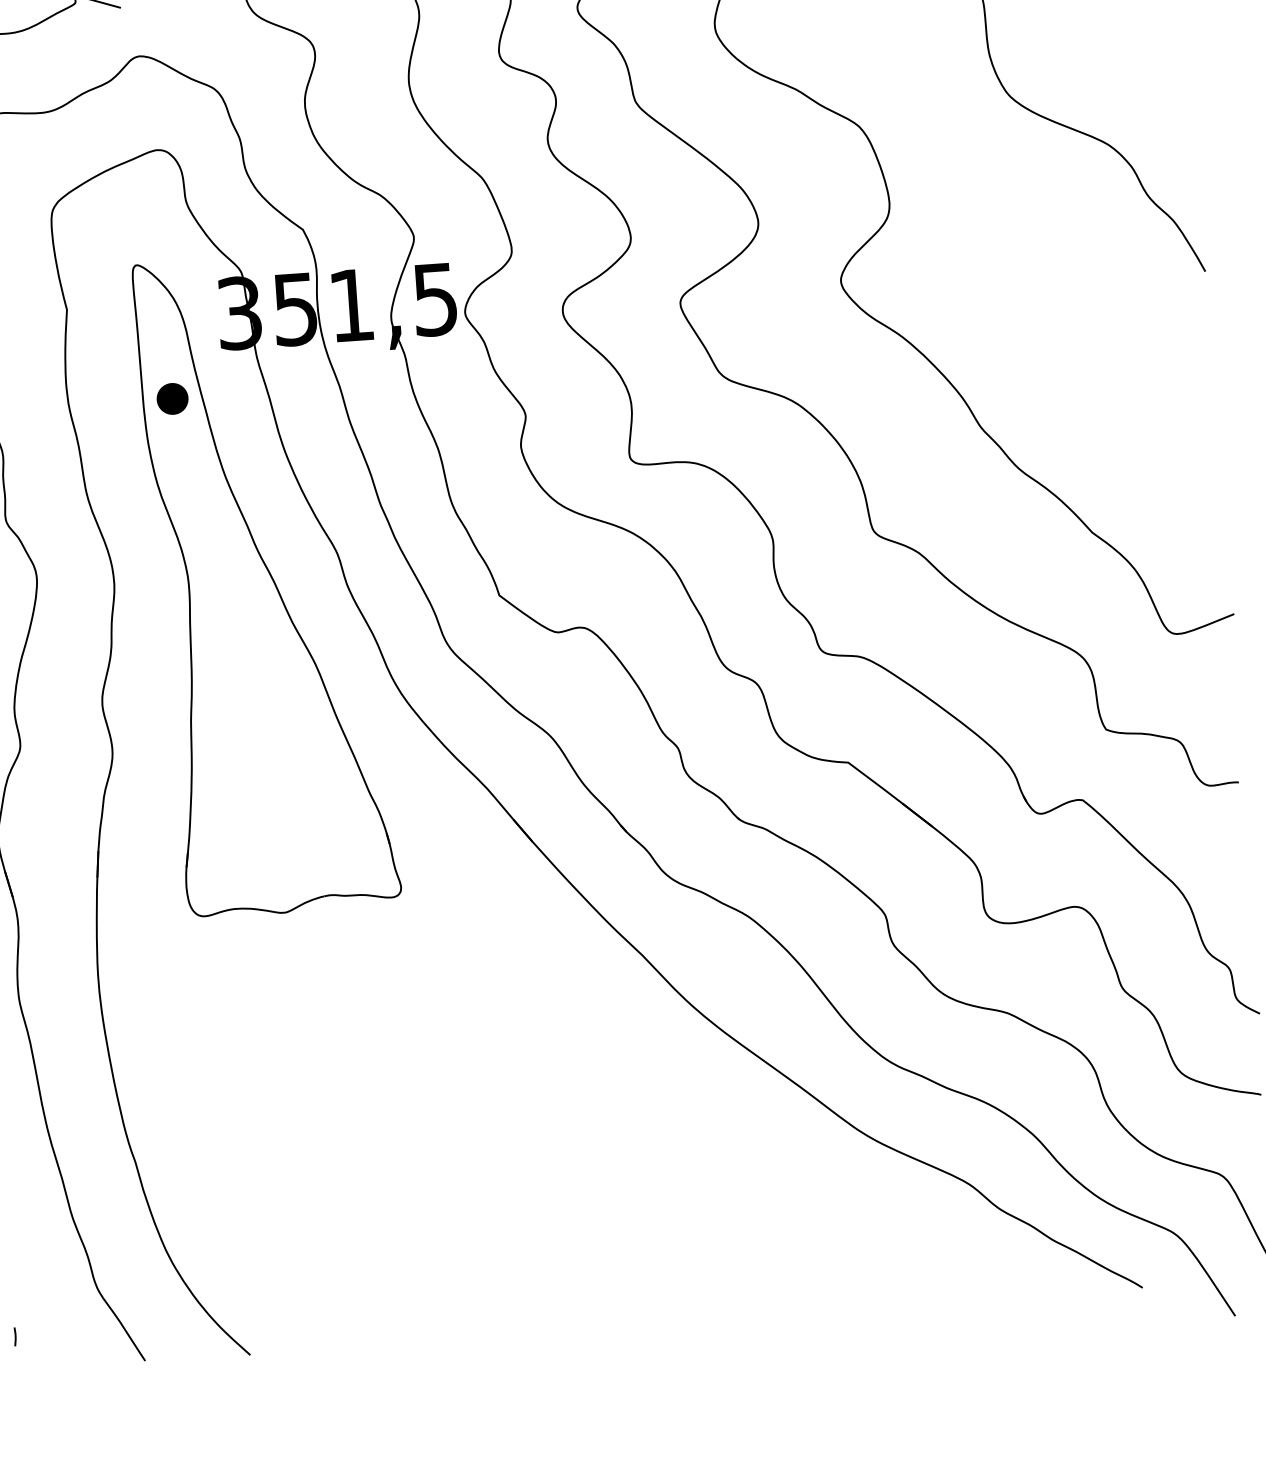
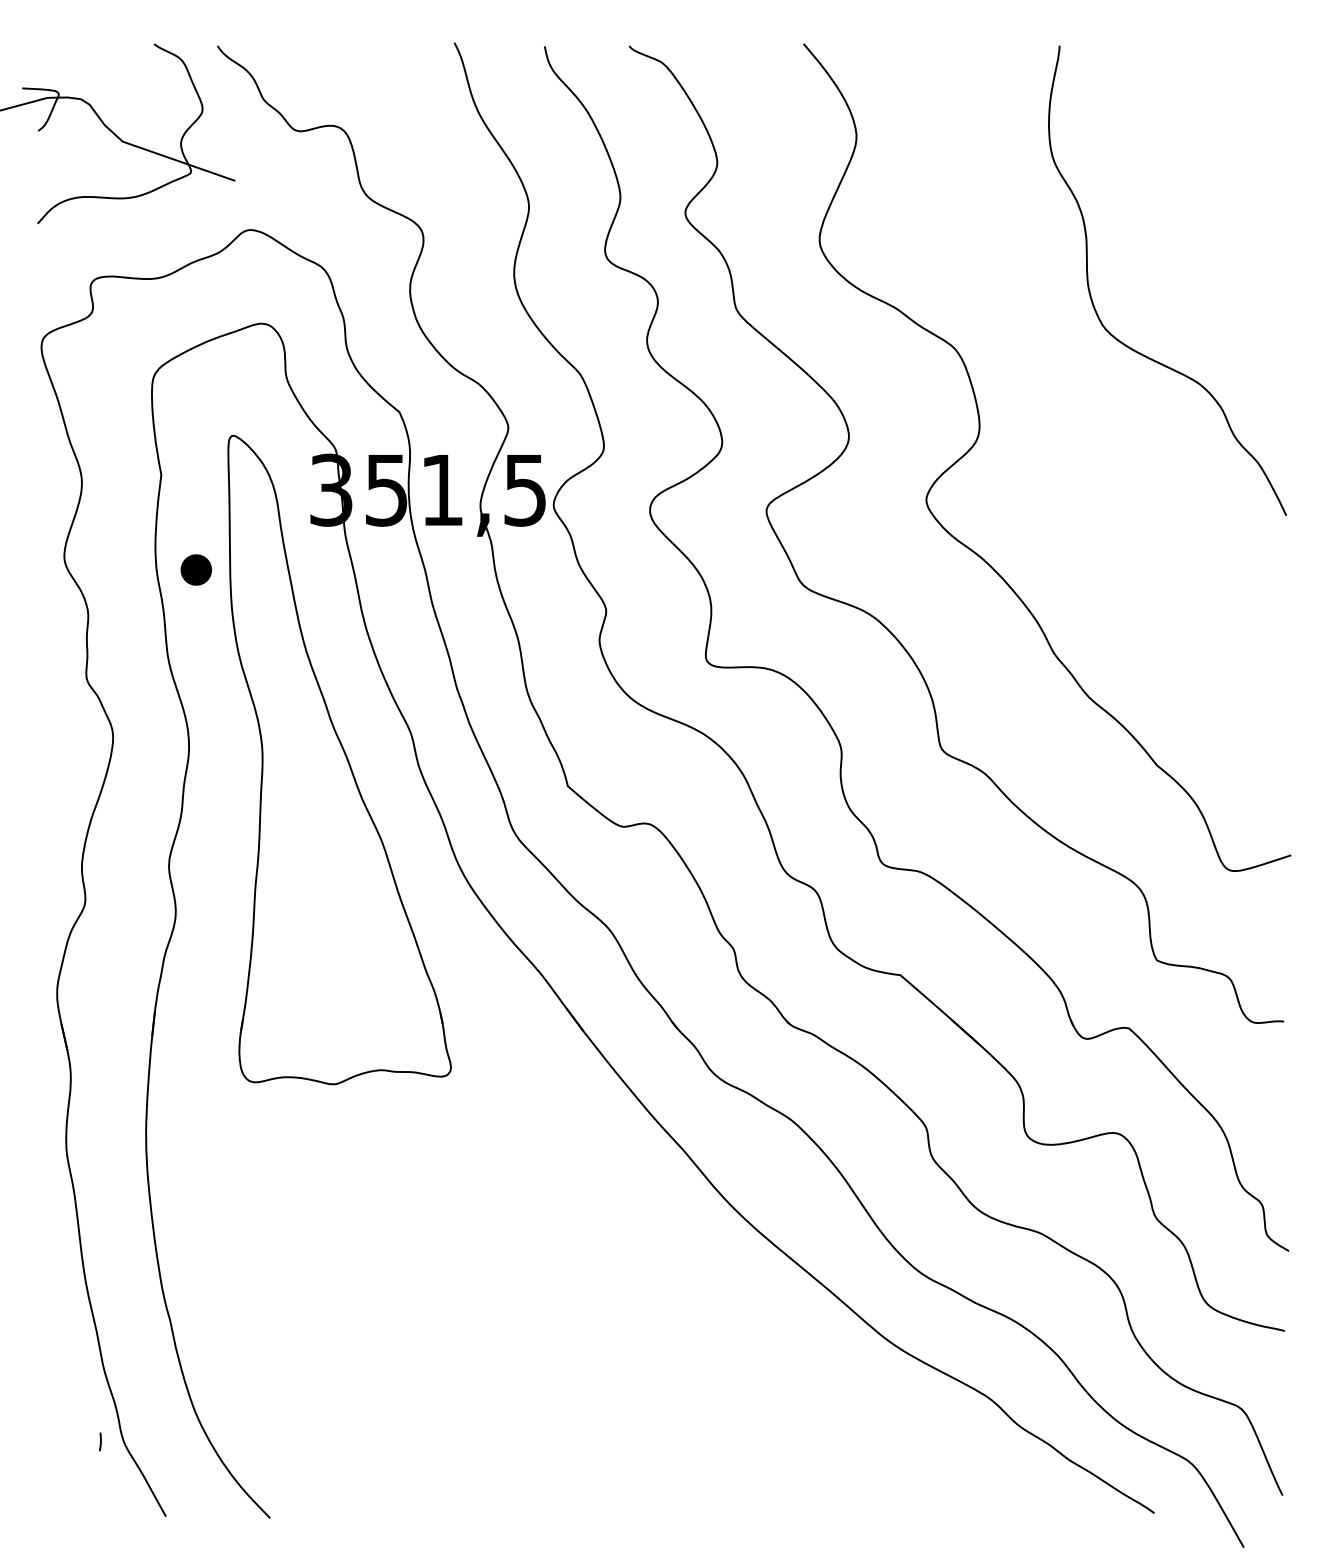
part: (171, 398) -> (195, 569), moved
line: (15, 1336) -> (100, 1441), moved

